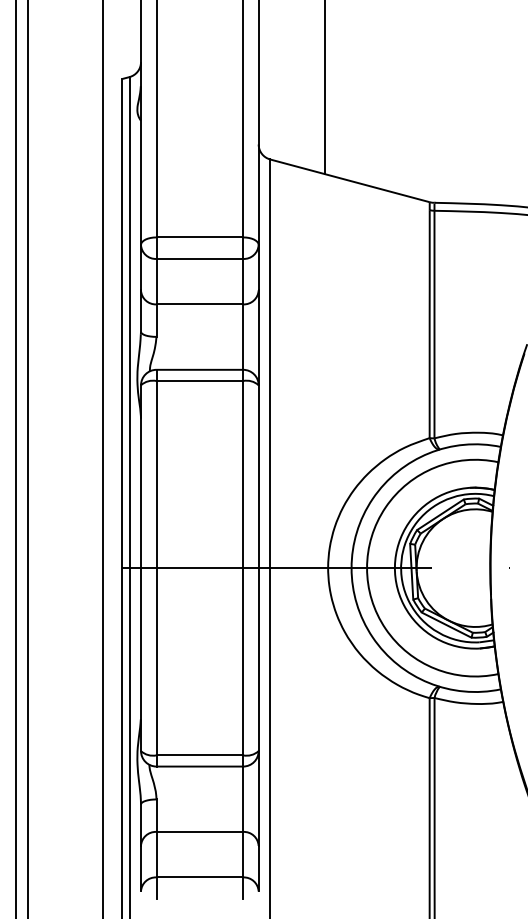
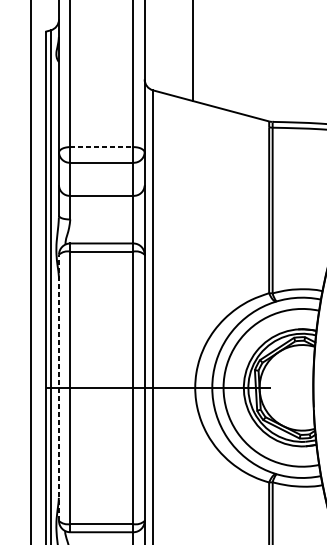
line: (200, 237) -> (102, 147), solid -> dashed
line: (141, 568) -> (59, 388), solid -> dashed

